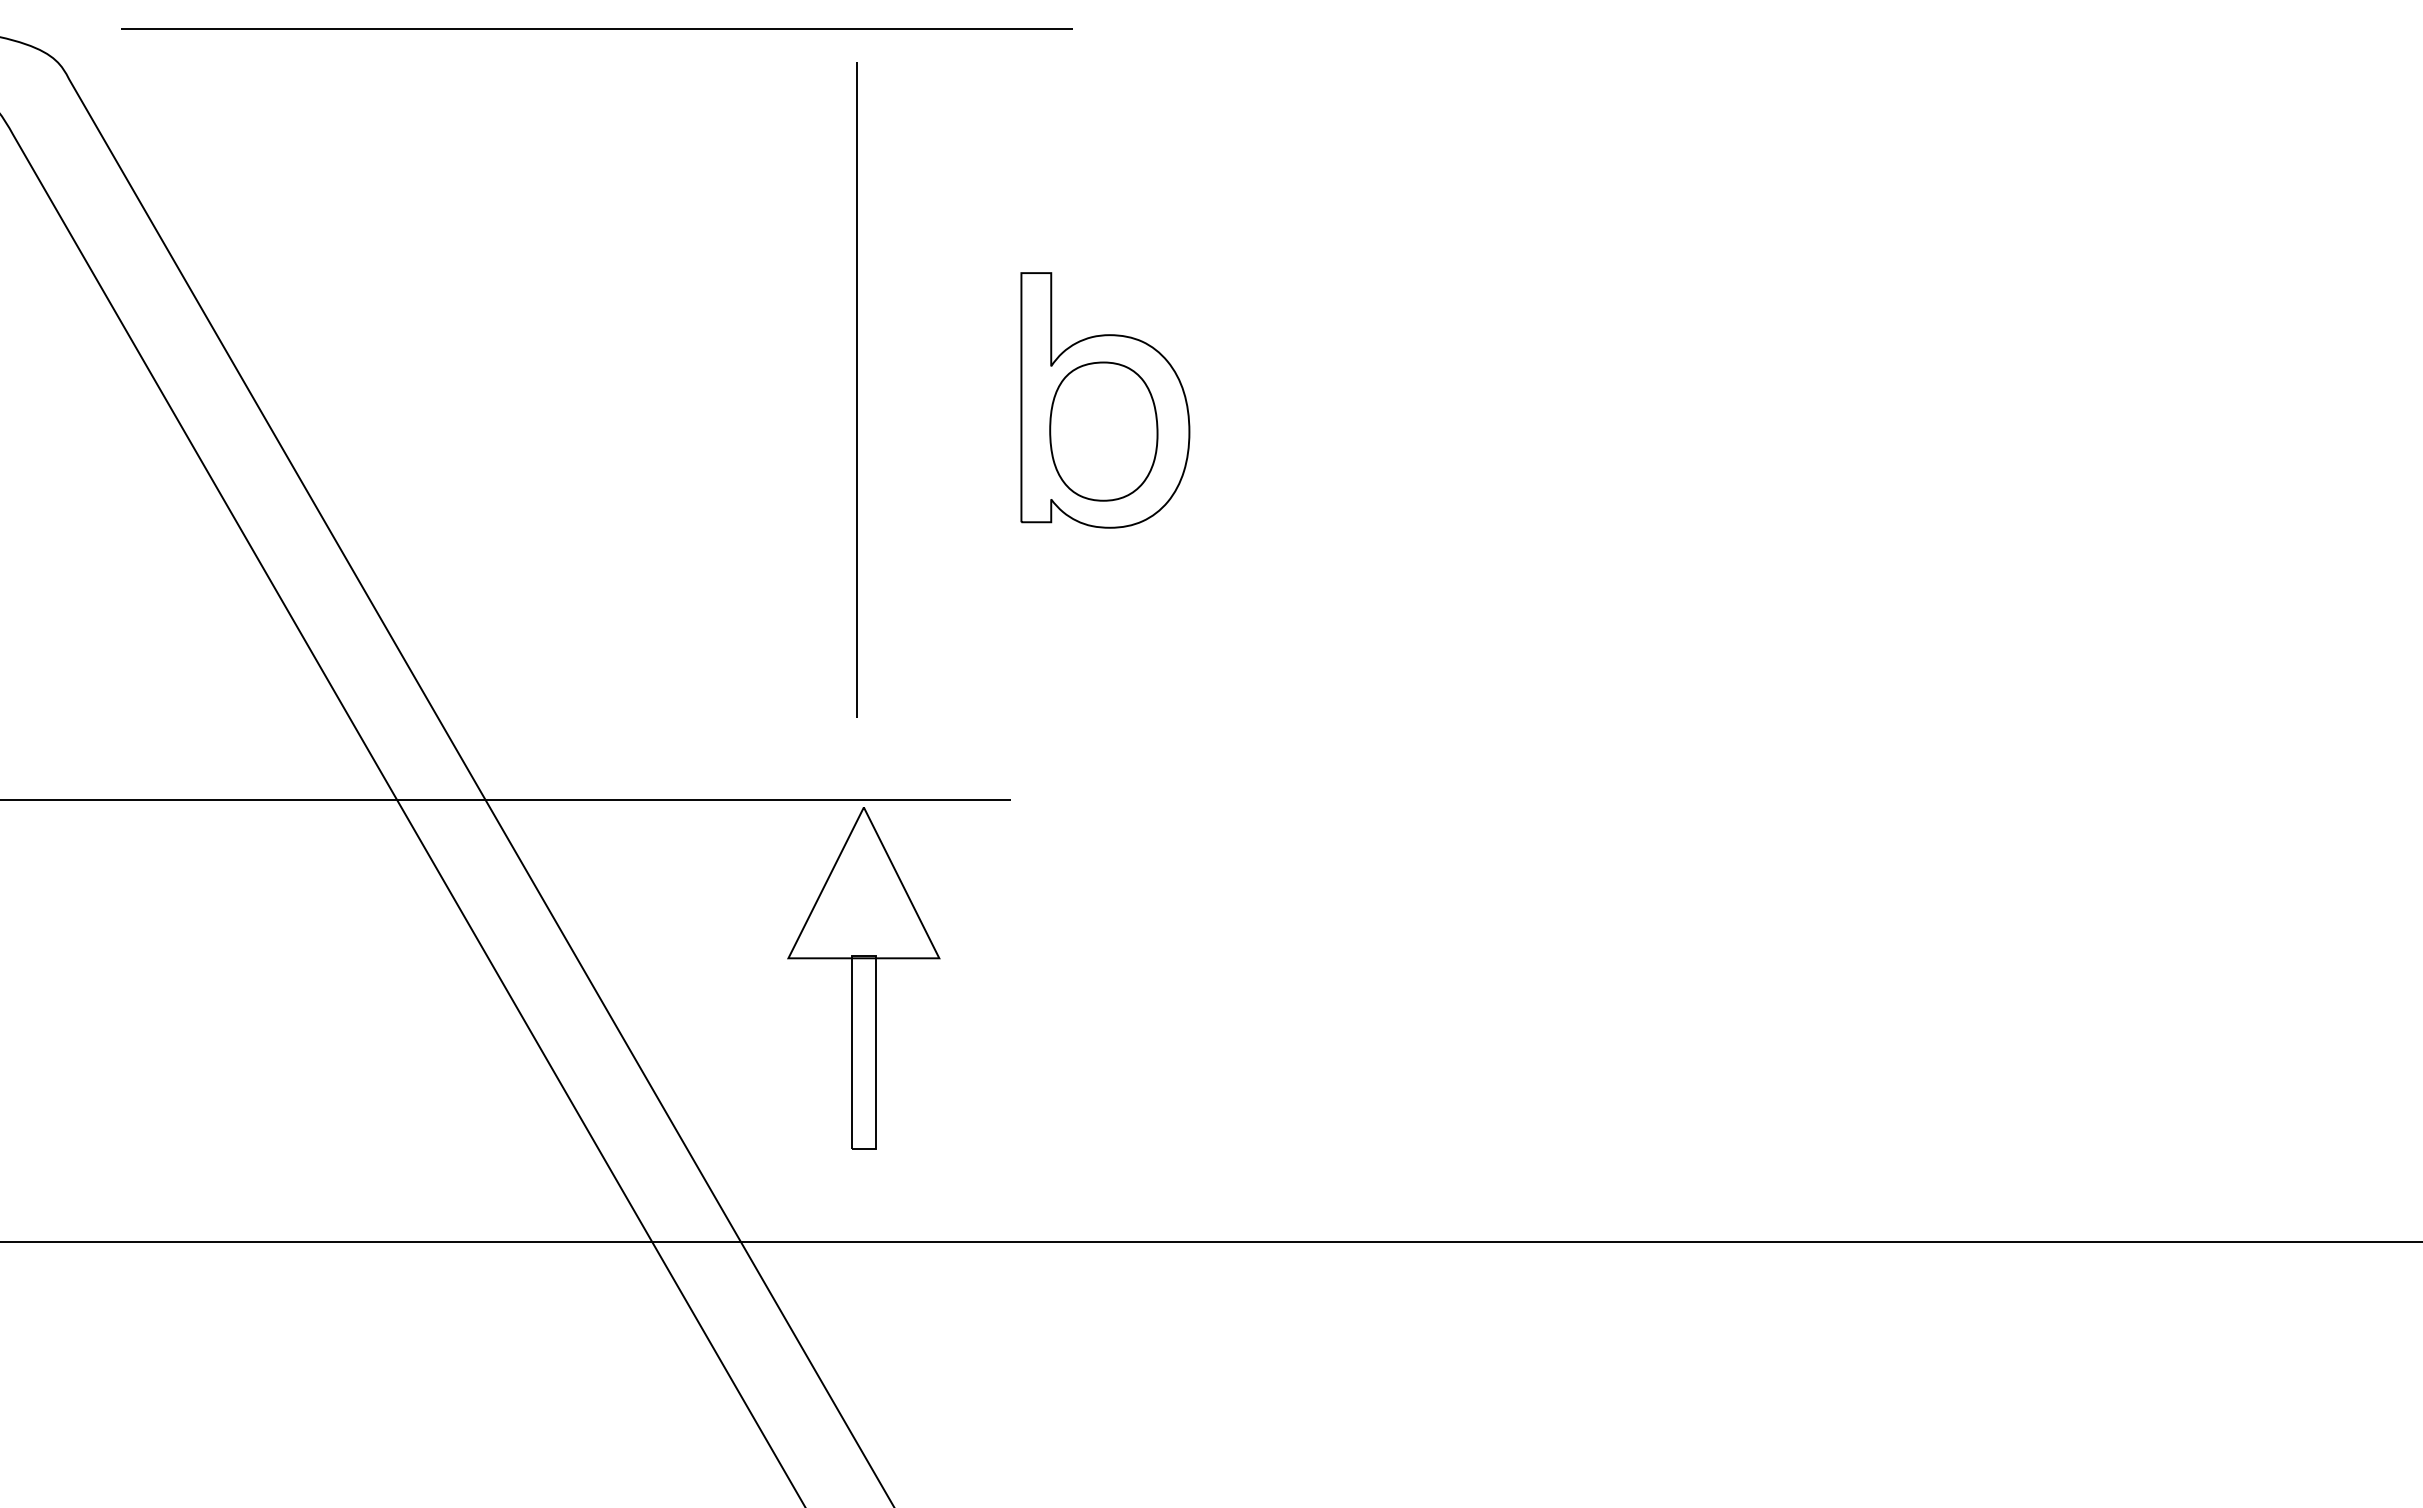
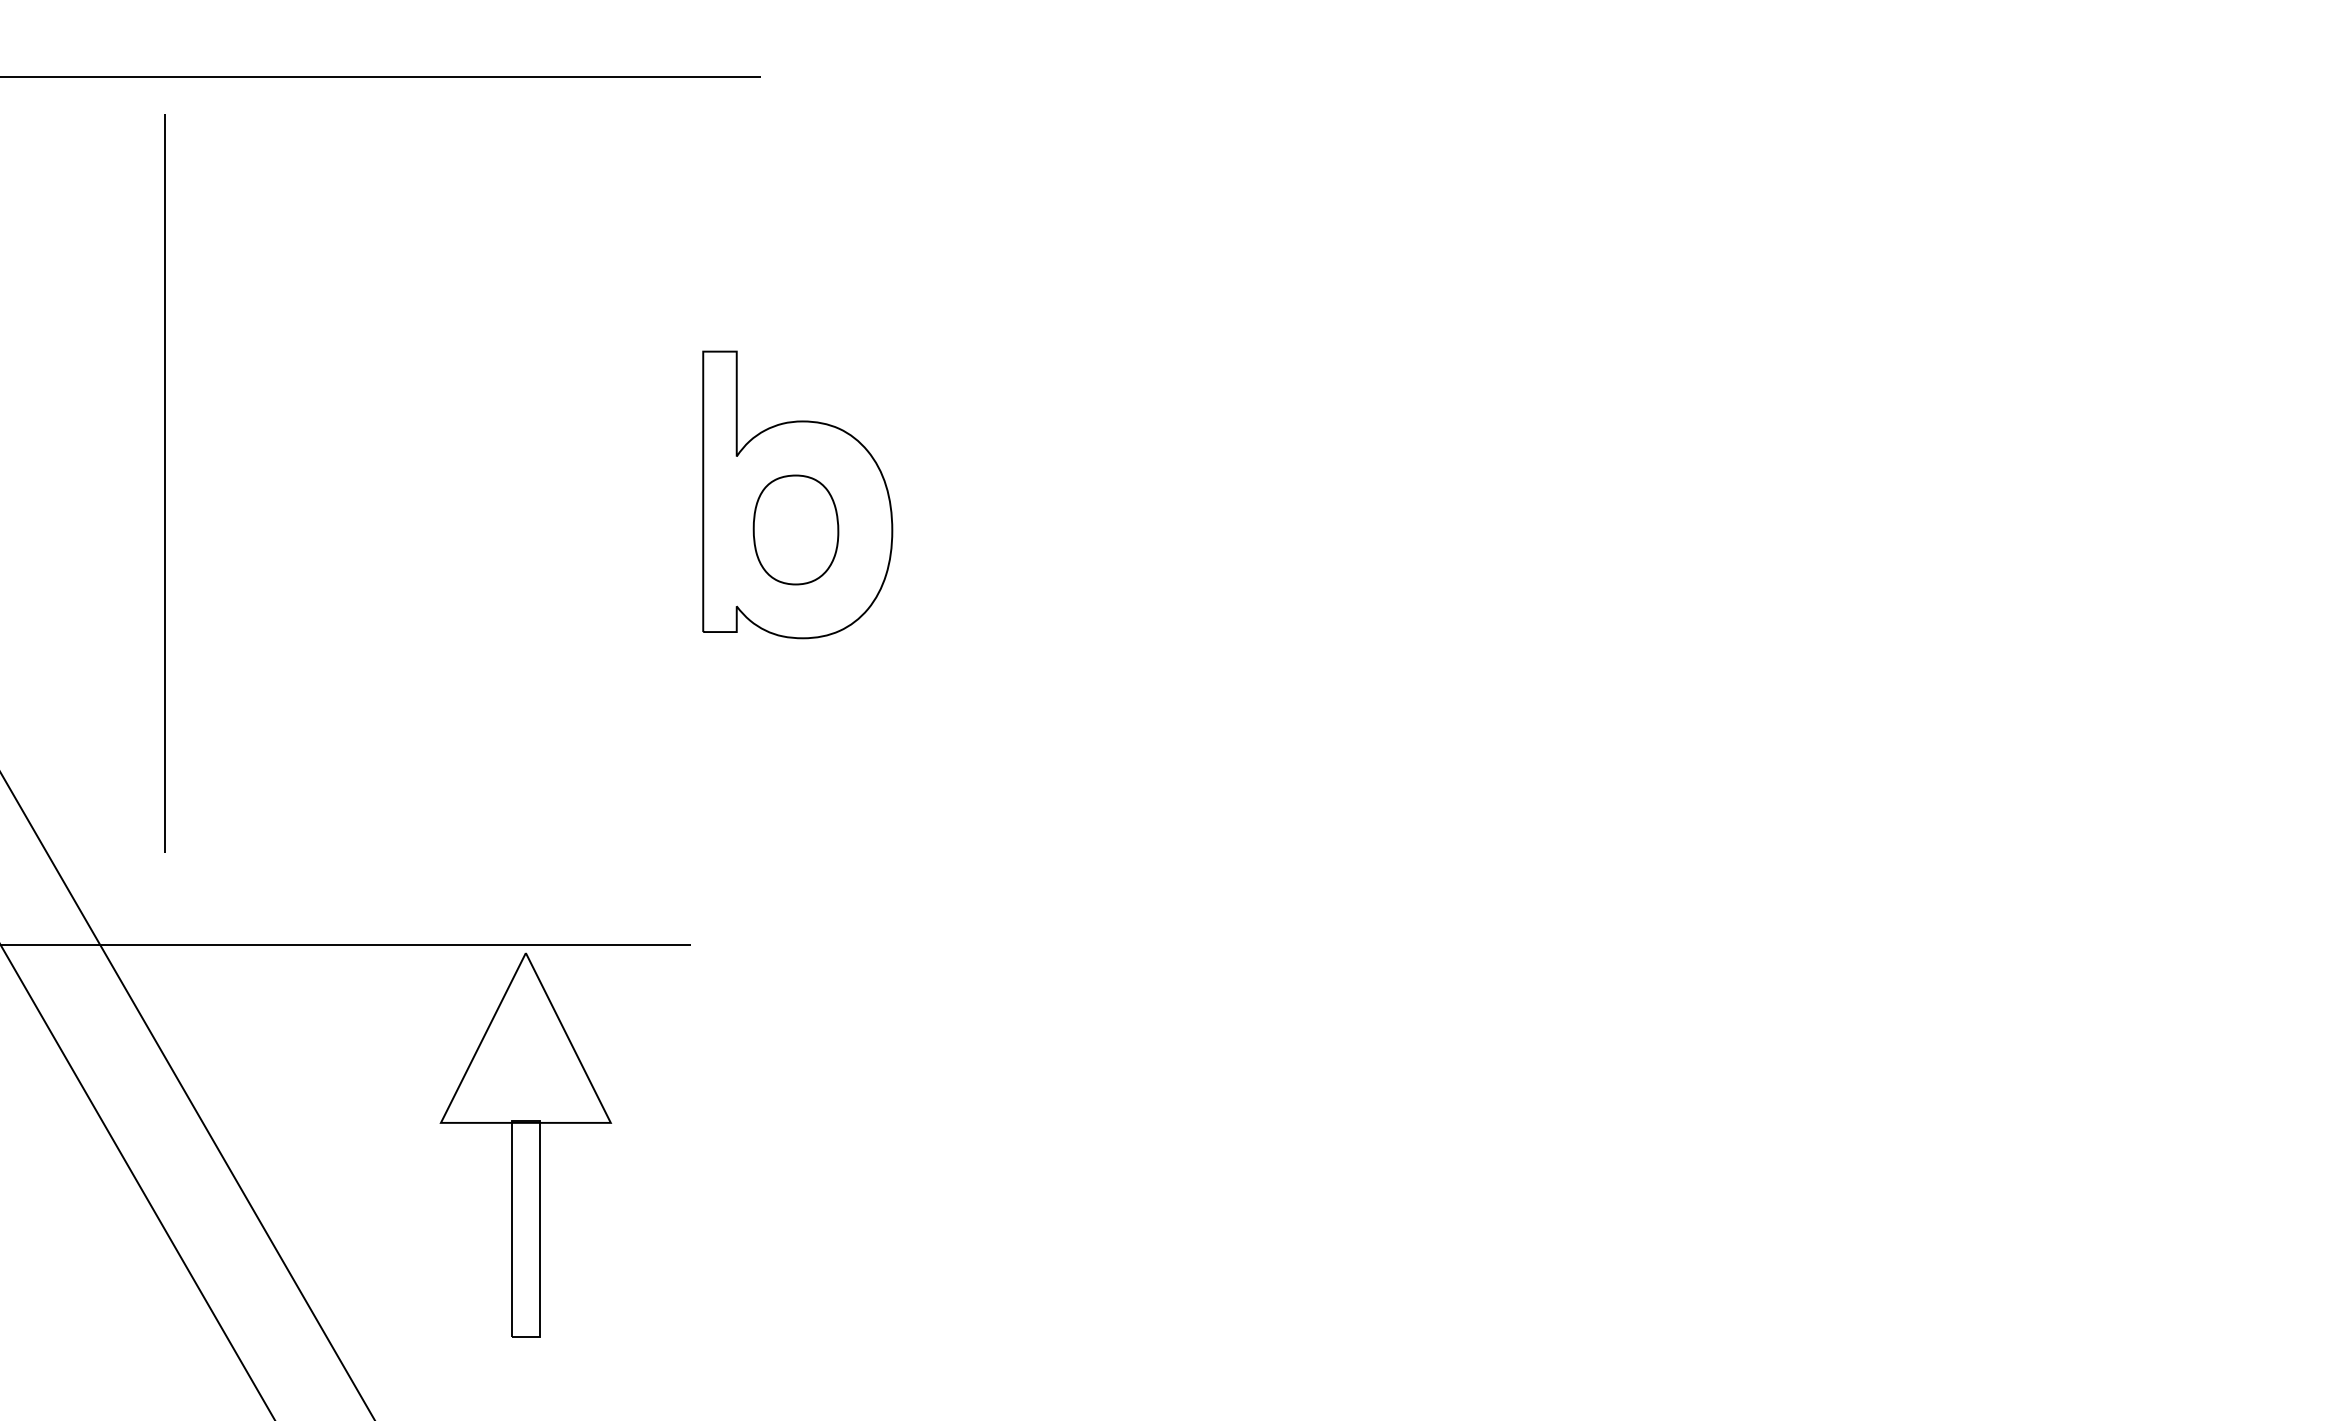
line: (856, 389) -> (164, 482), moved
part: (1103, 431) -> (795, 529), size x0.7

